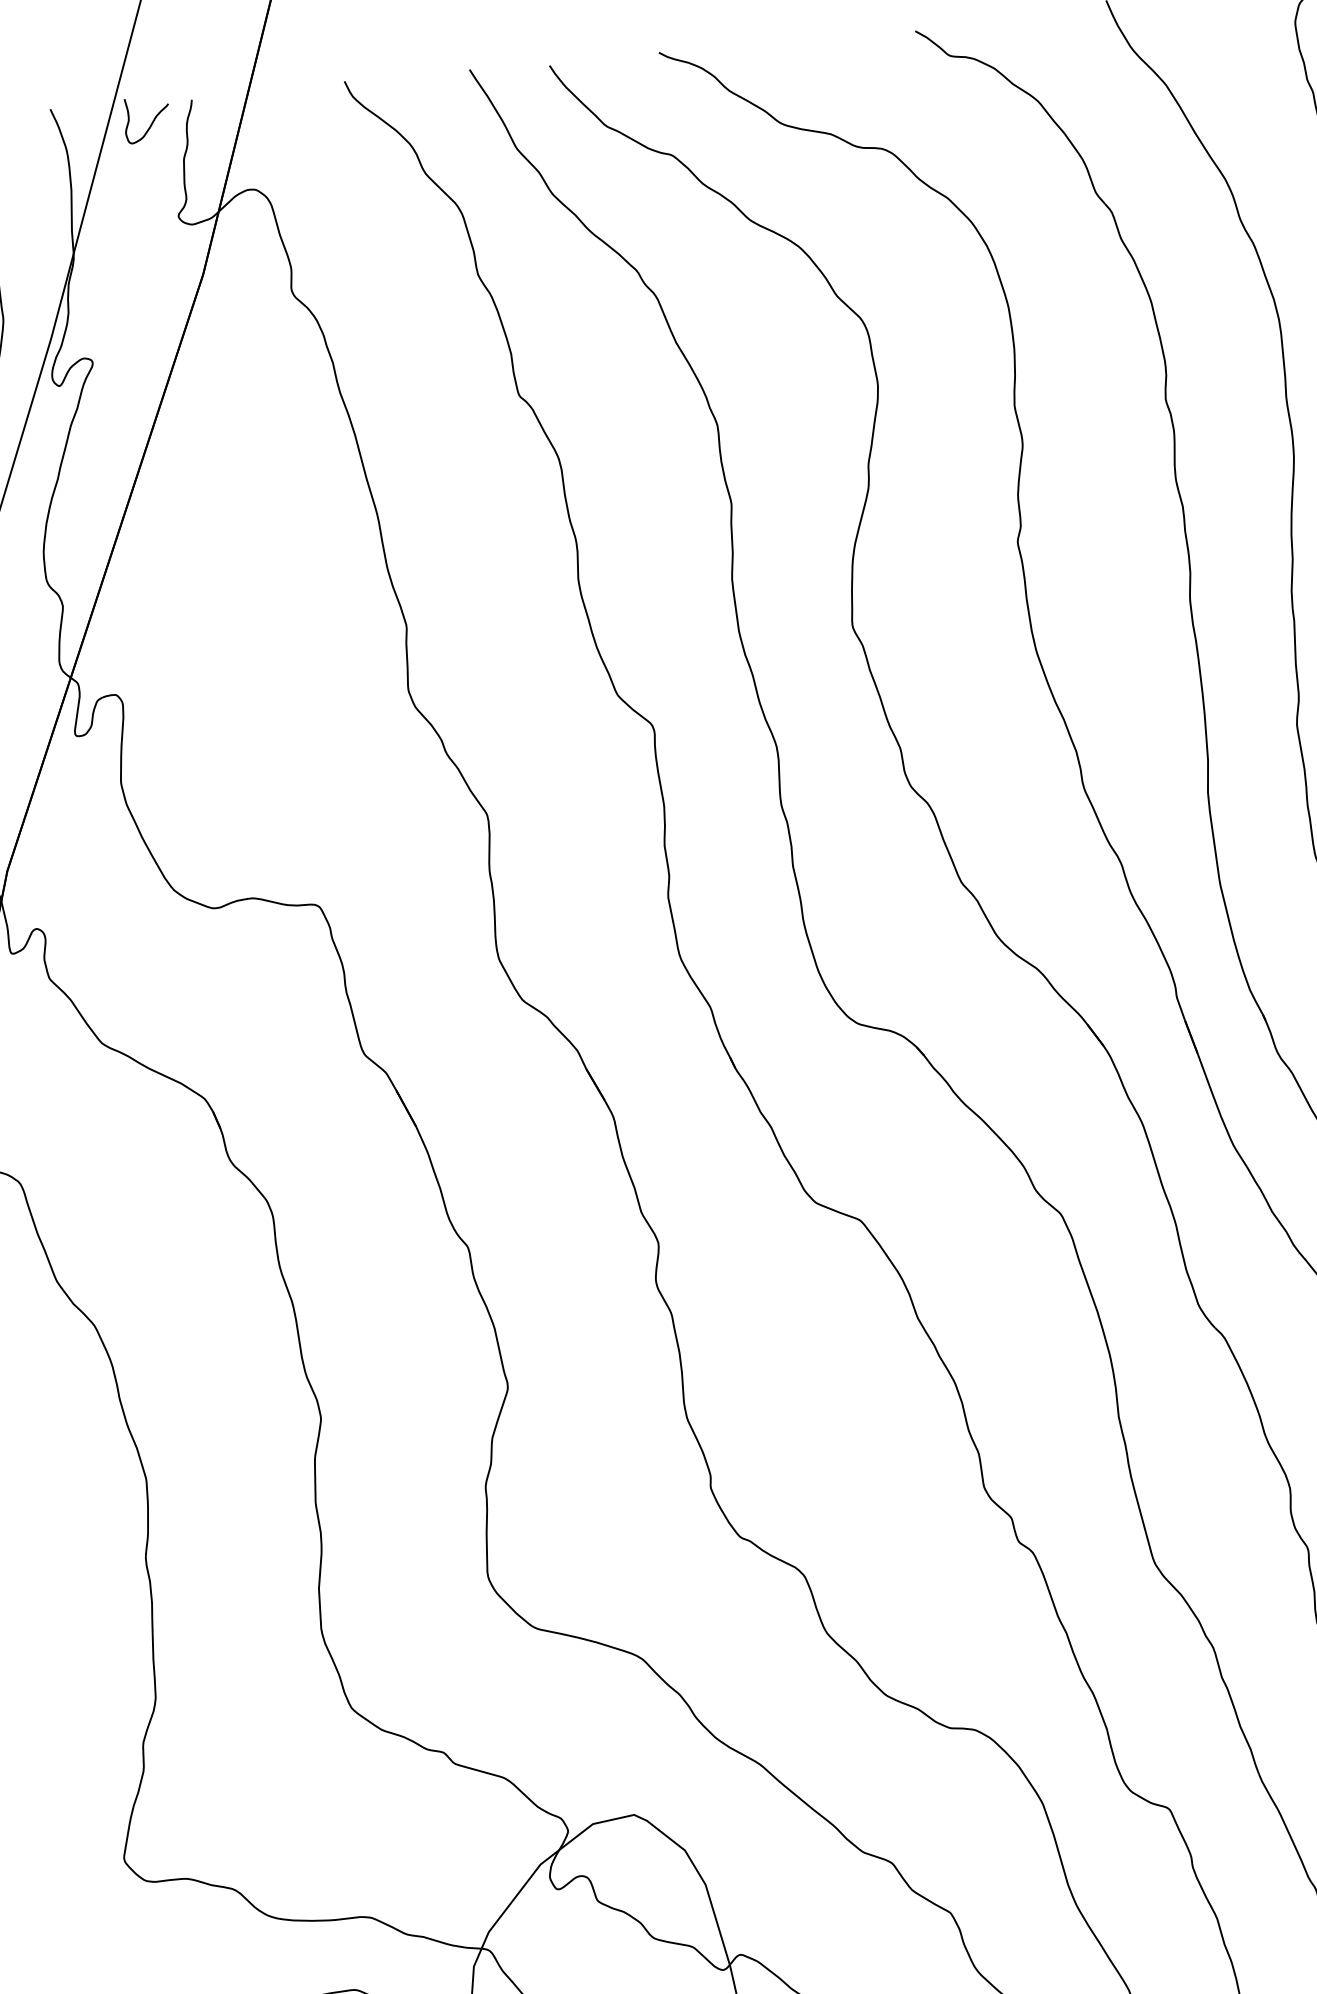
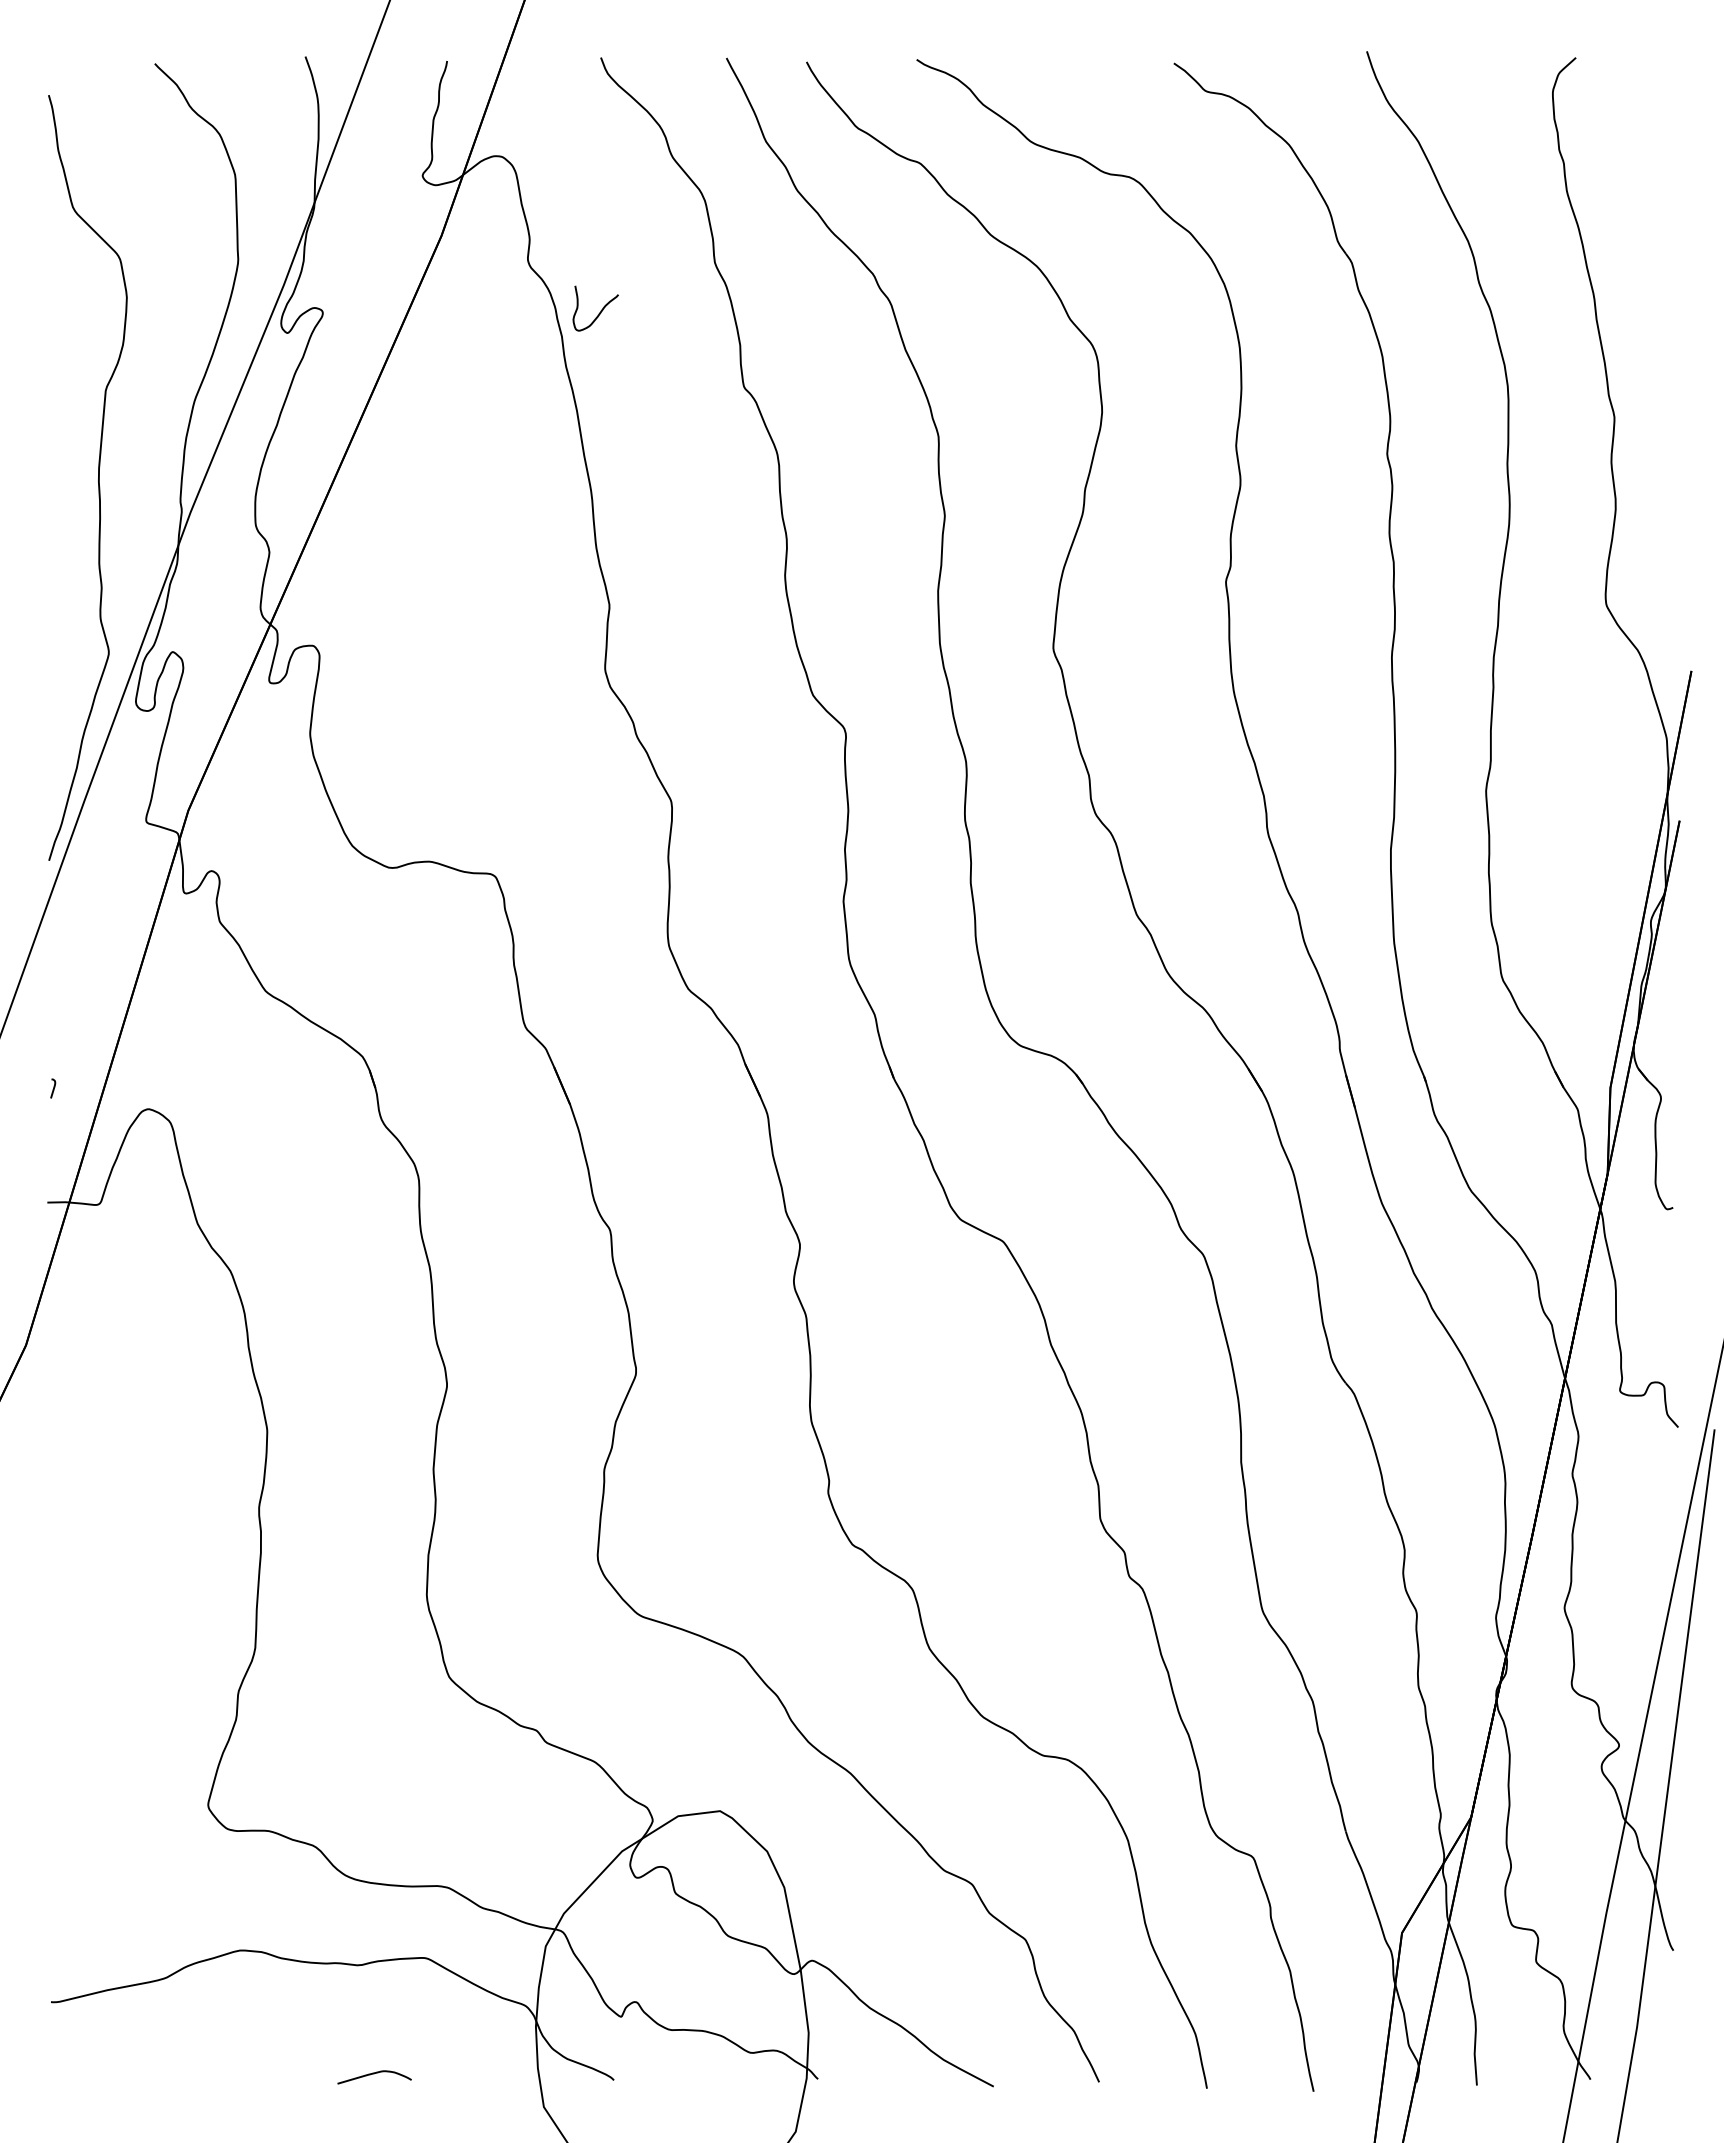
curve: (152, 121) -> (600, 310), moved

